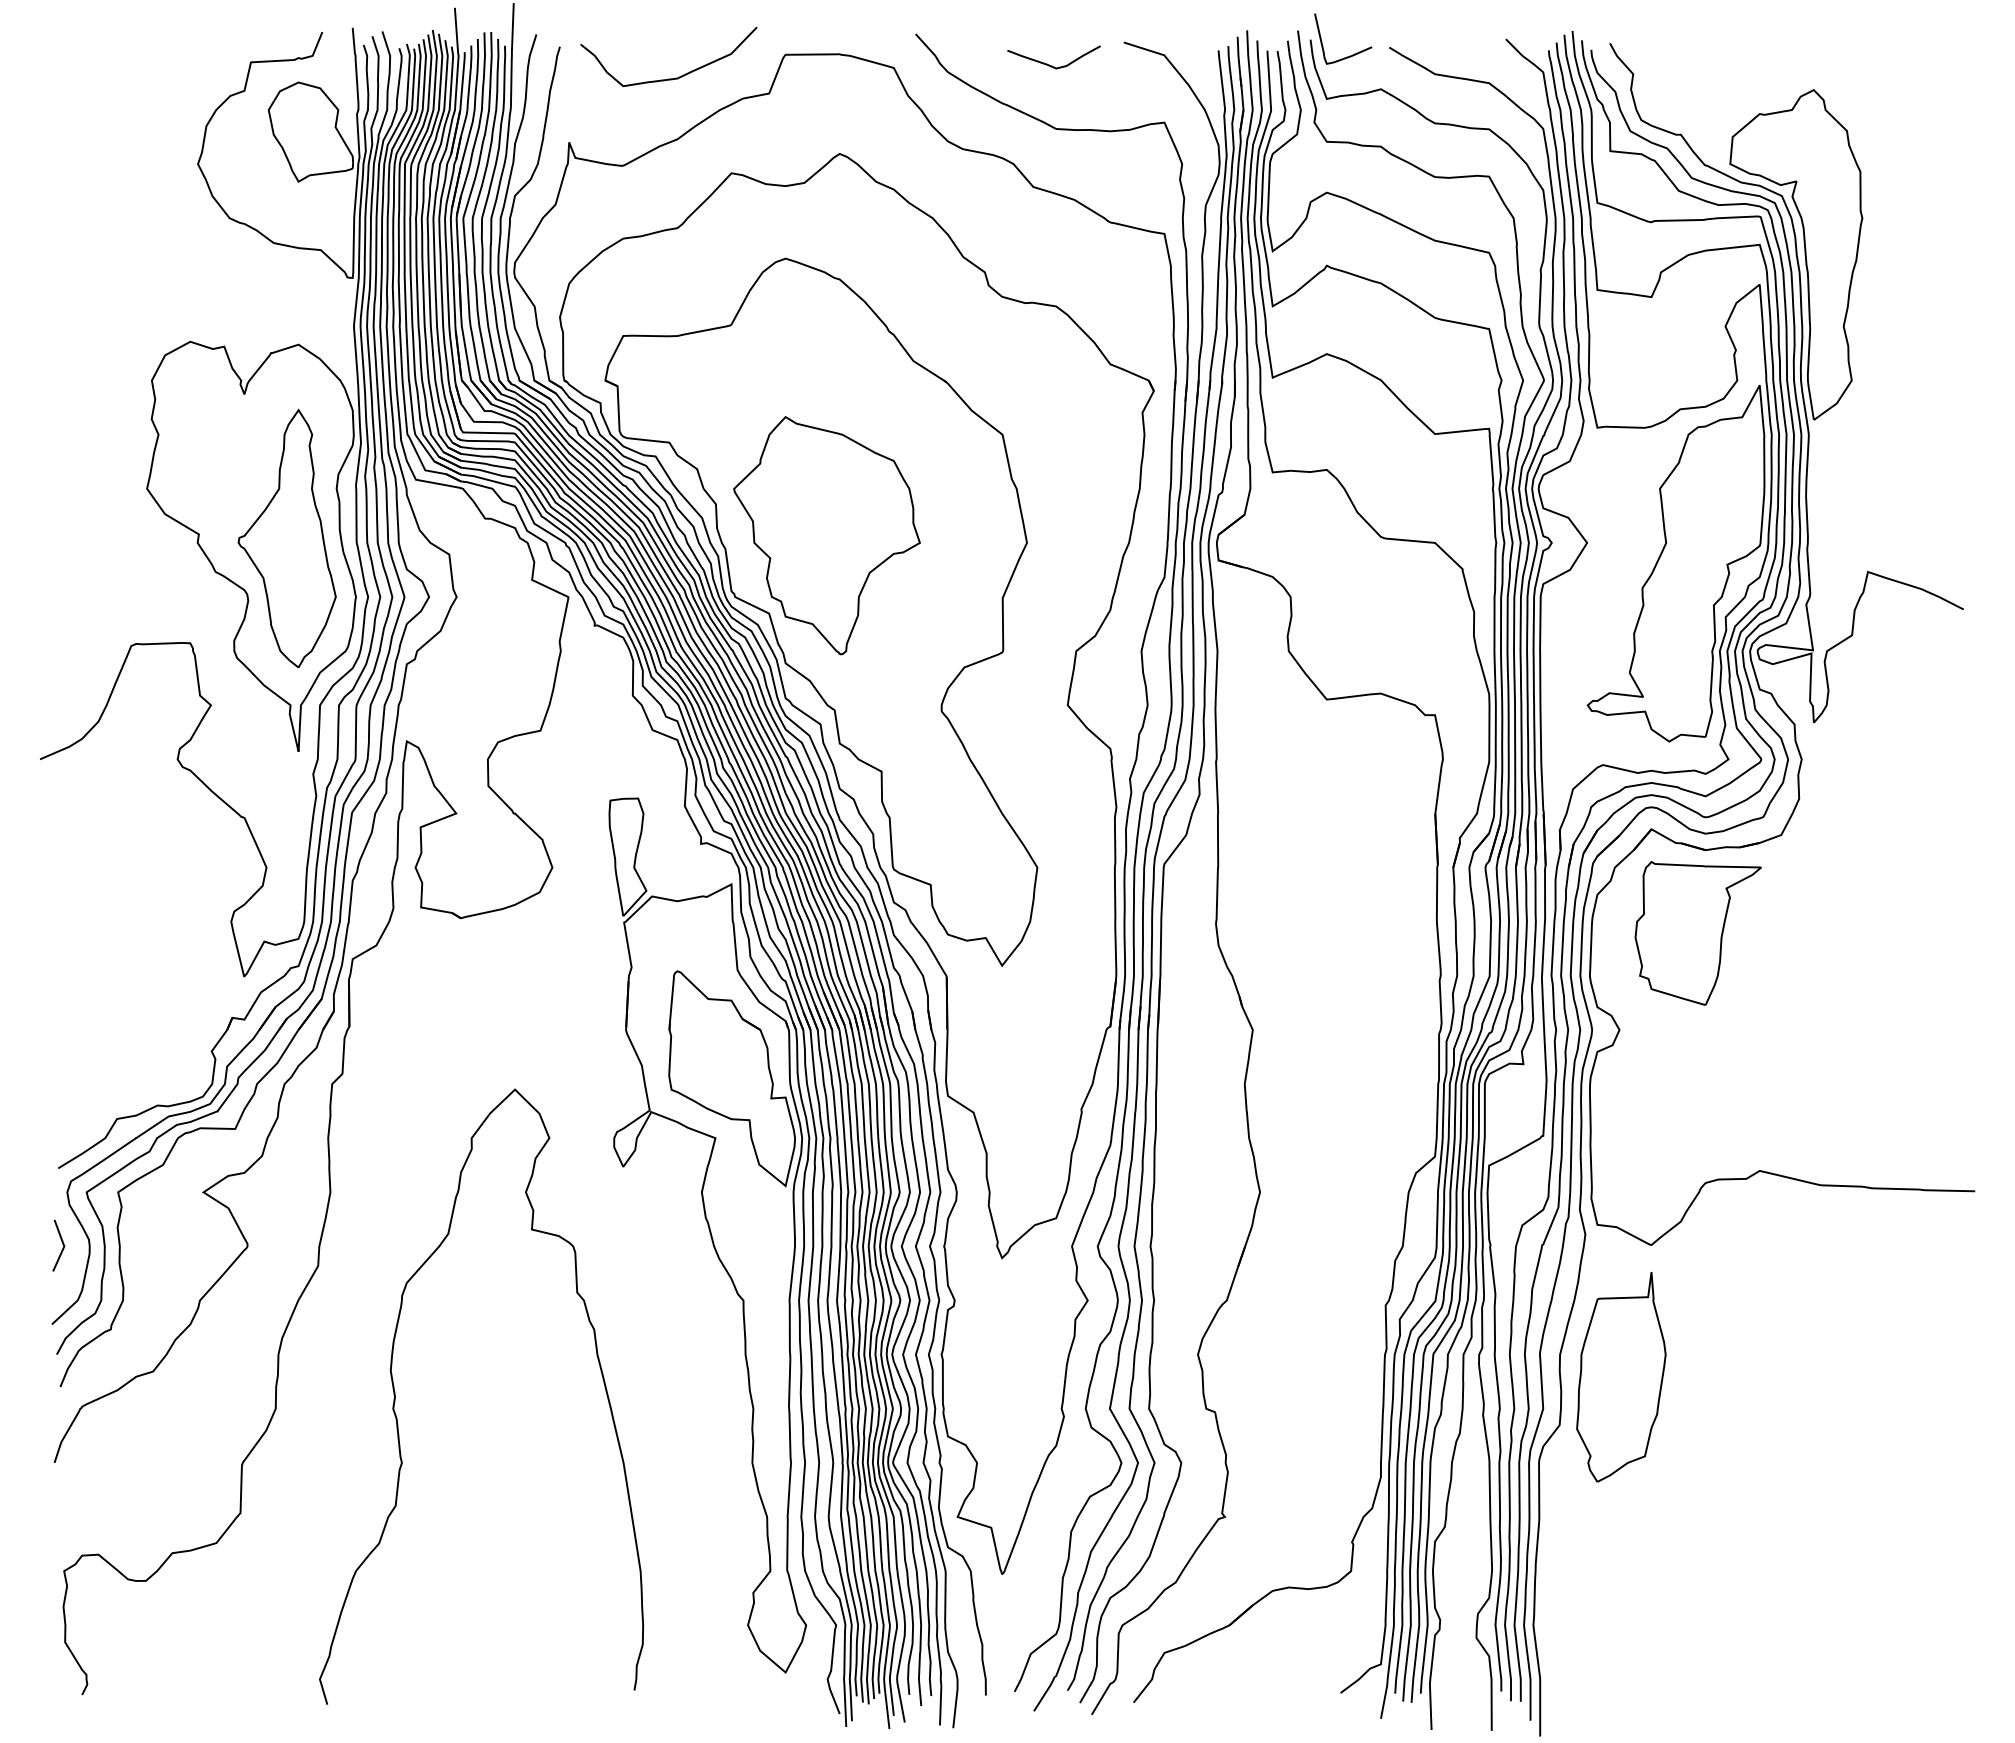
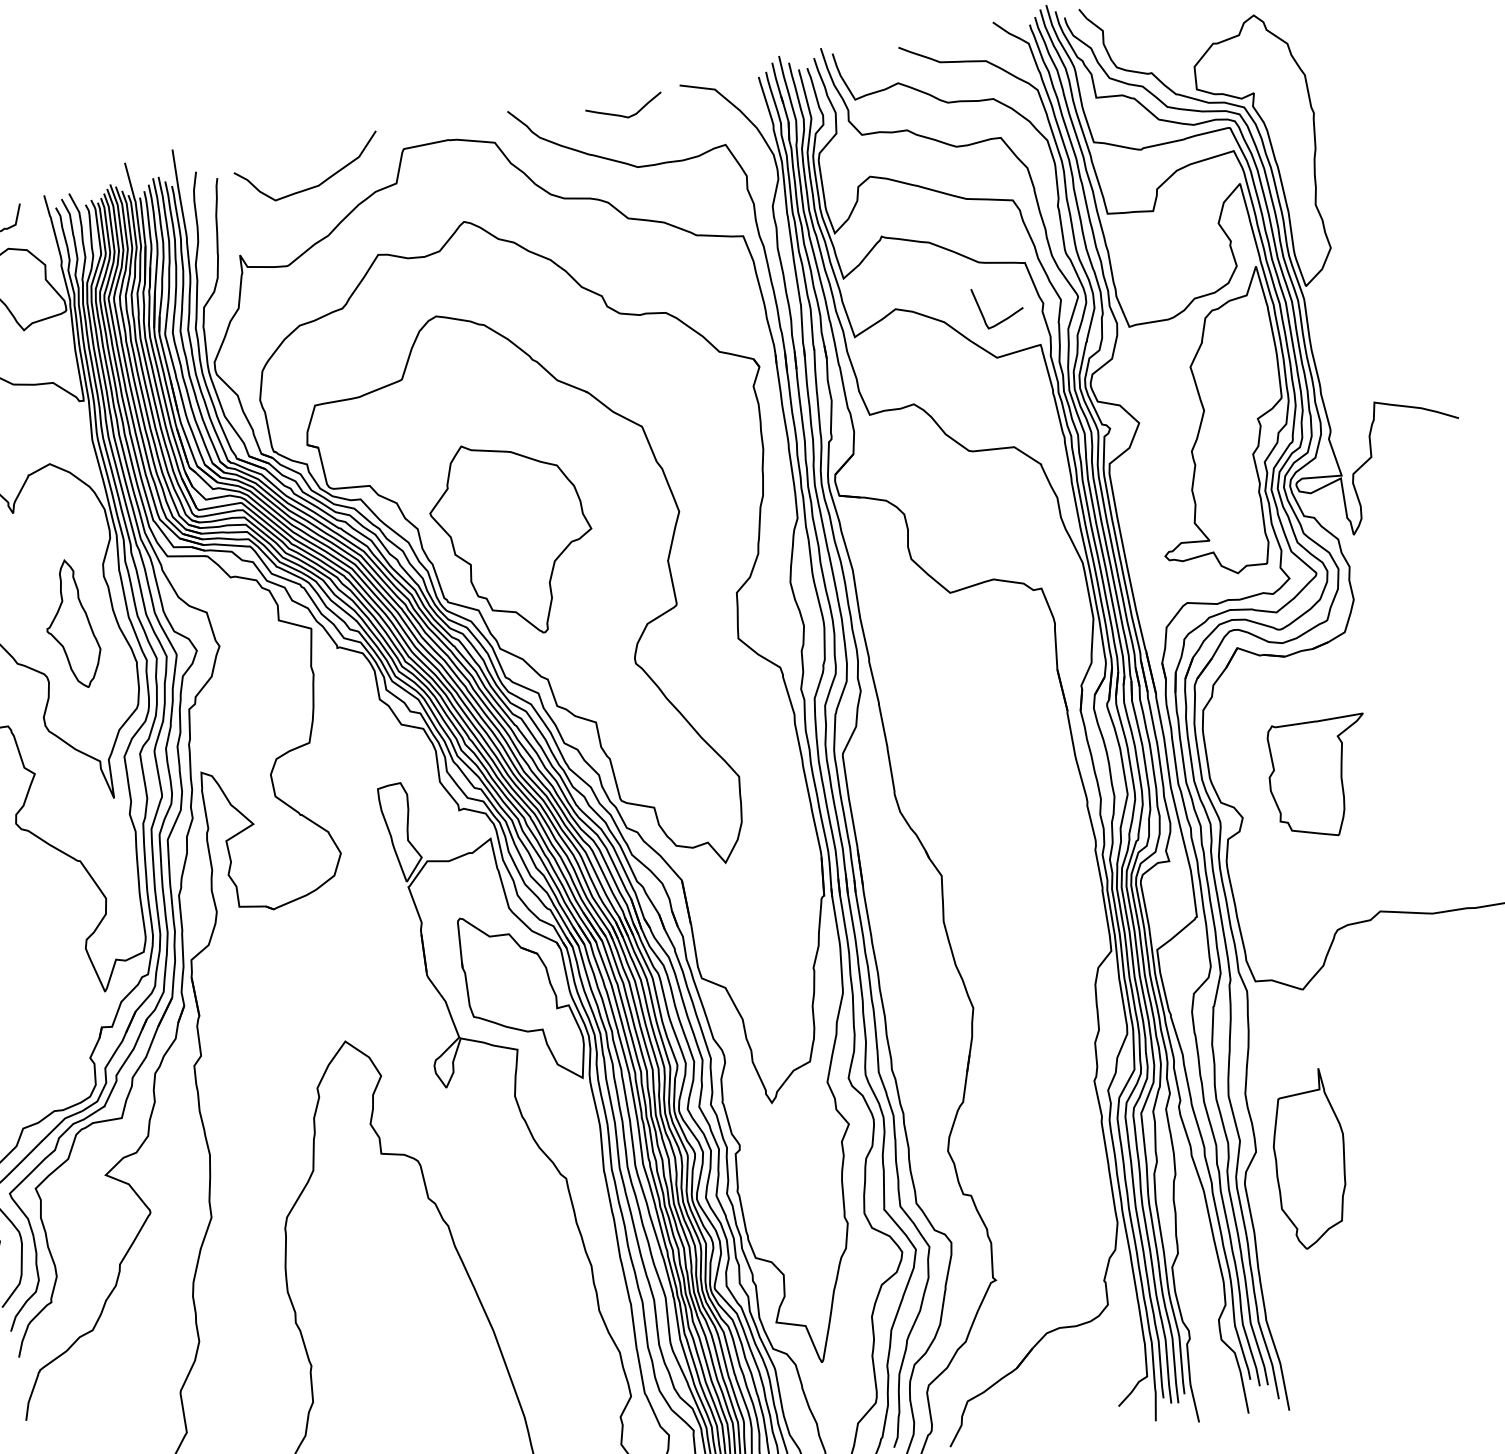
curve: (1349, 55) -> (1006, 318), moved
part: (286, 537) -> (70, 624), size x0.6
part: (1697, 933) -> (1321, 777), moved
part: (1621, 1377) -> (1310, 1159), moved

